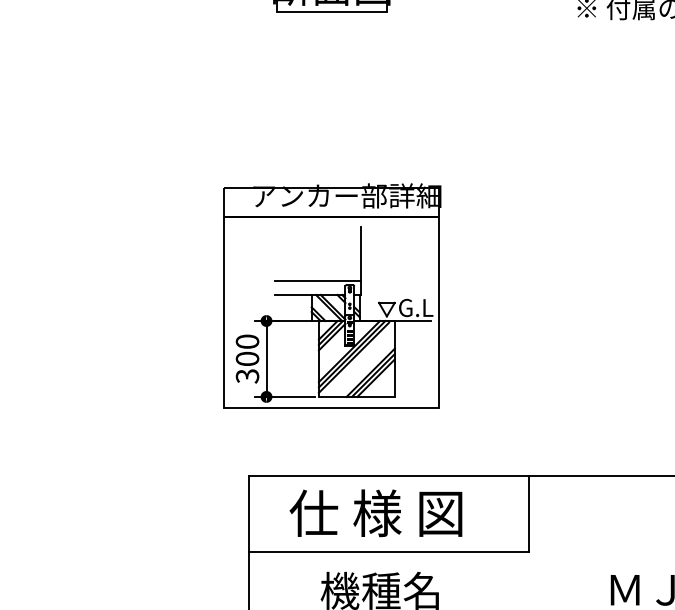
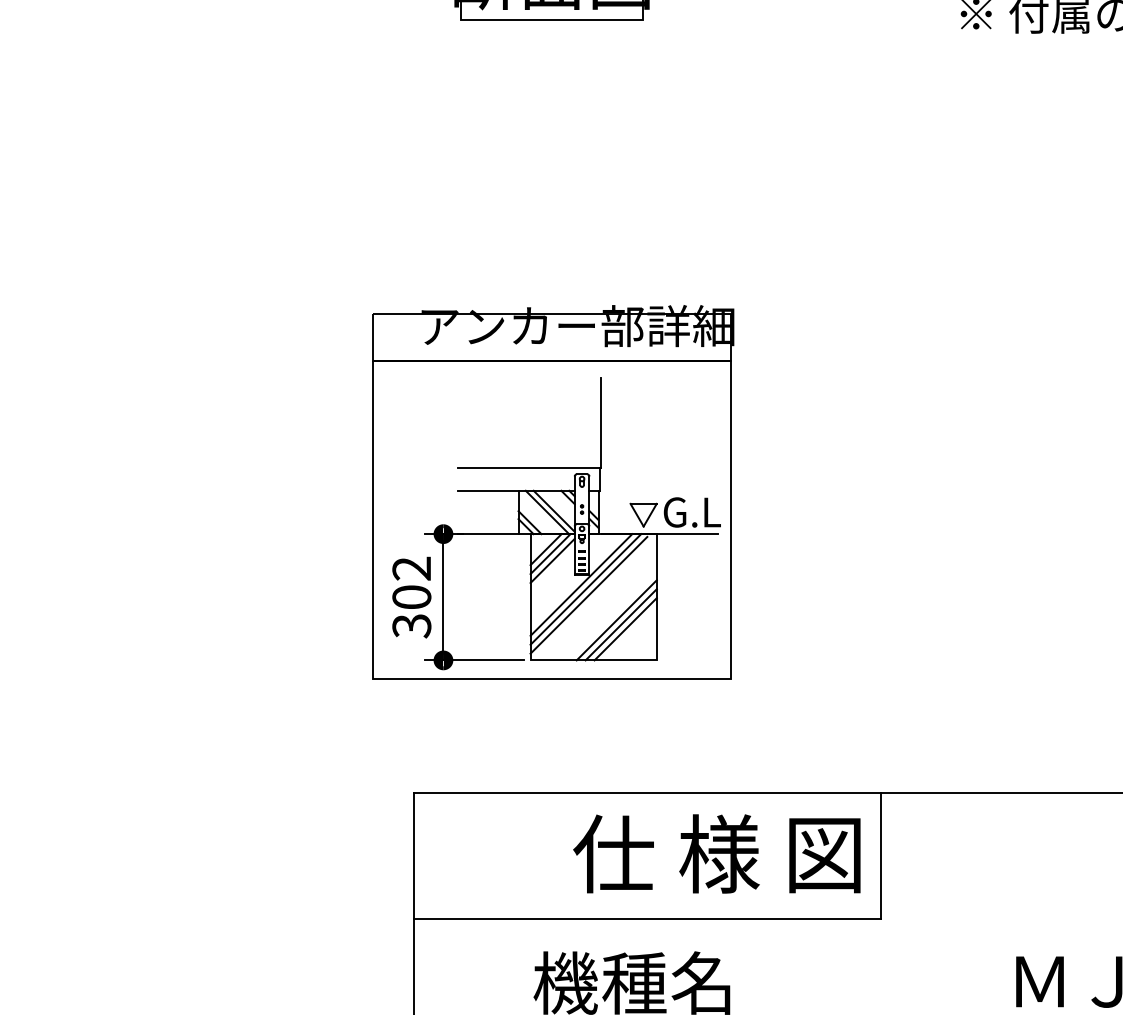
text: (247, 341) -> (411, 568), 300 -> 302
text: (375, 513) -> (716, 854), moved

